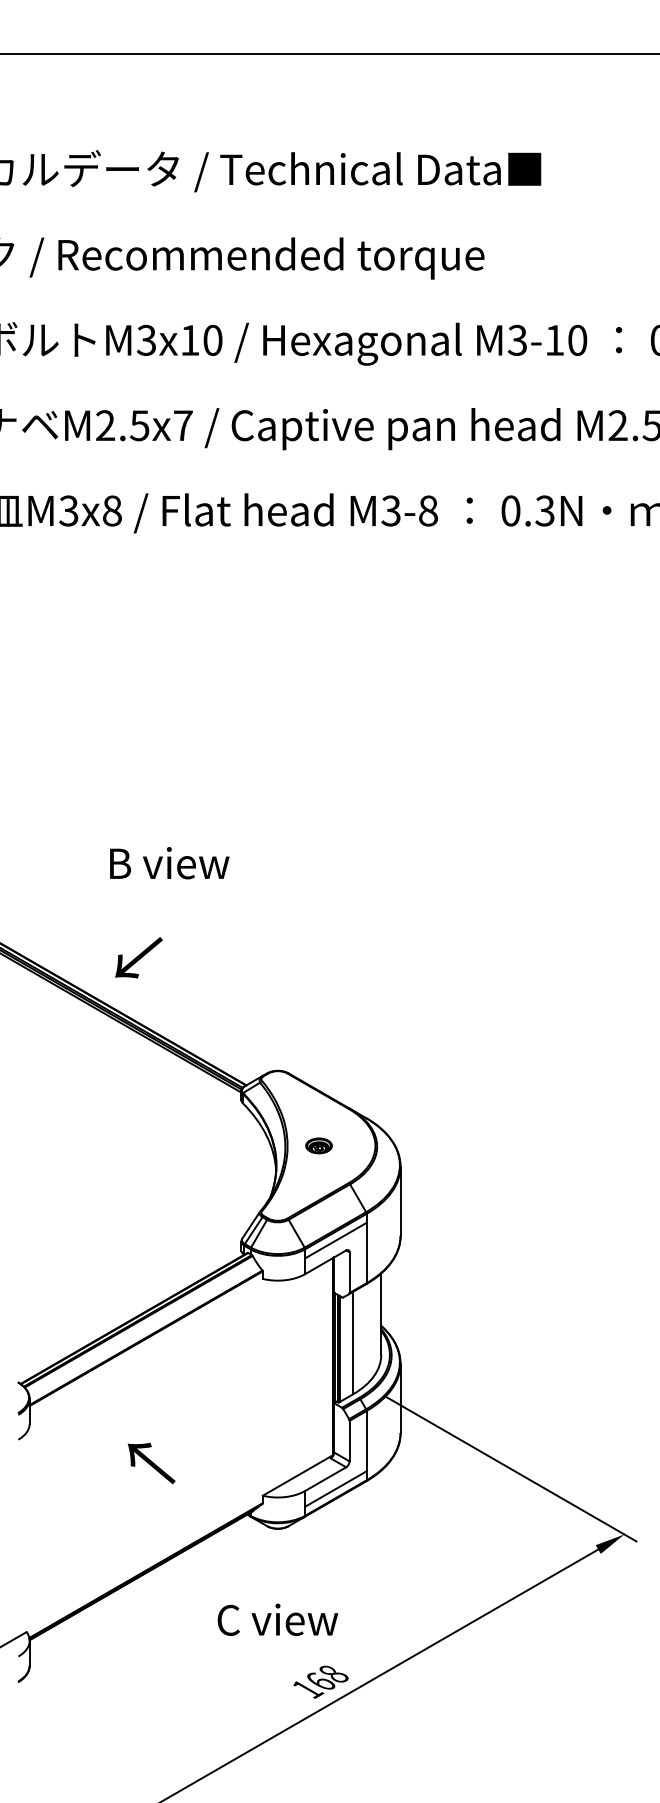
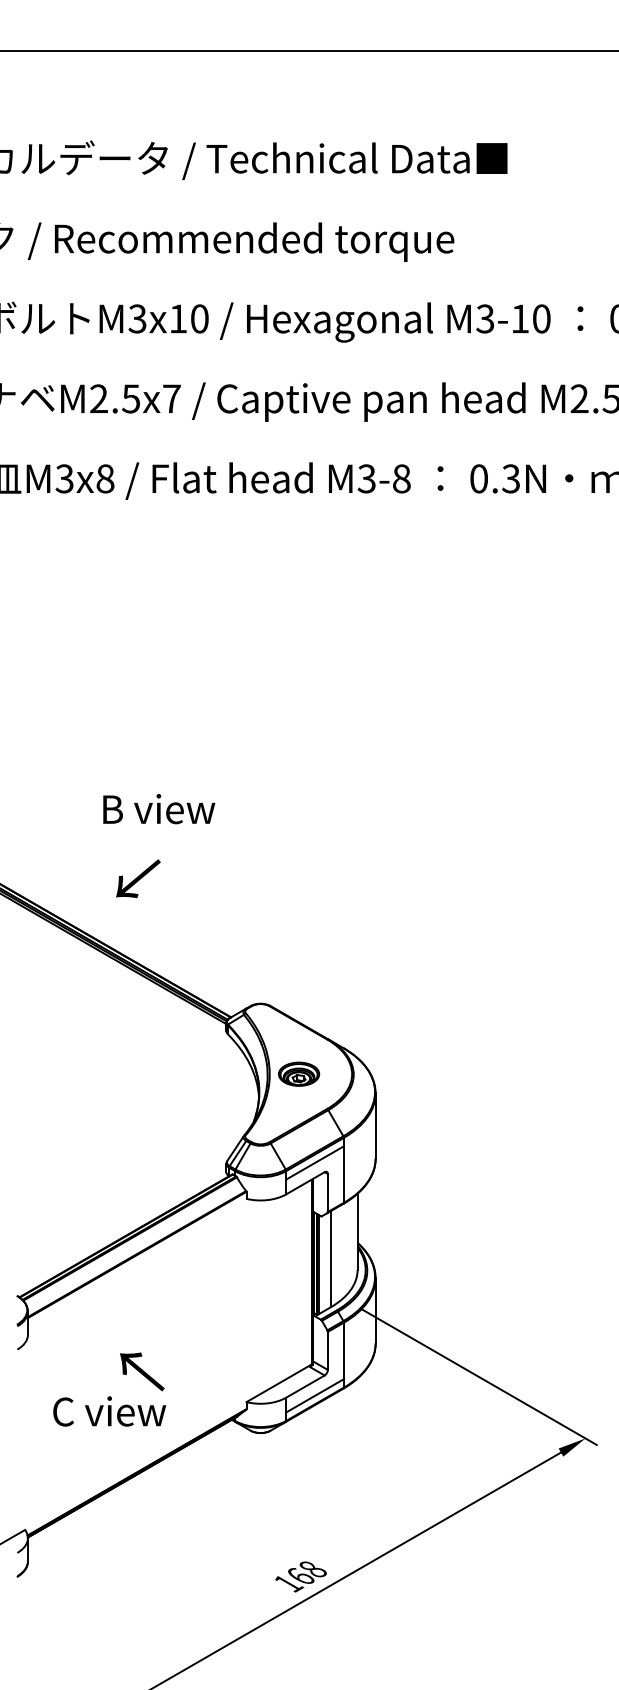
text: (139, 957) -> (138, 878), moved
part: (319, 1145) -> (299, 1073), size x1.67
text: (277, 1619) -> (109, 1411), moved

